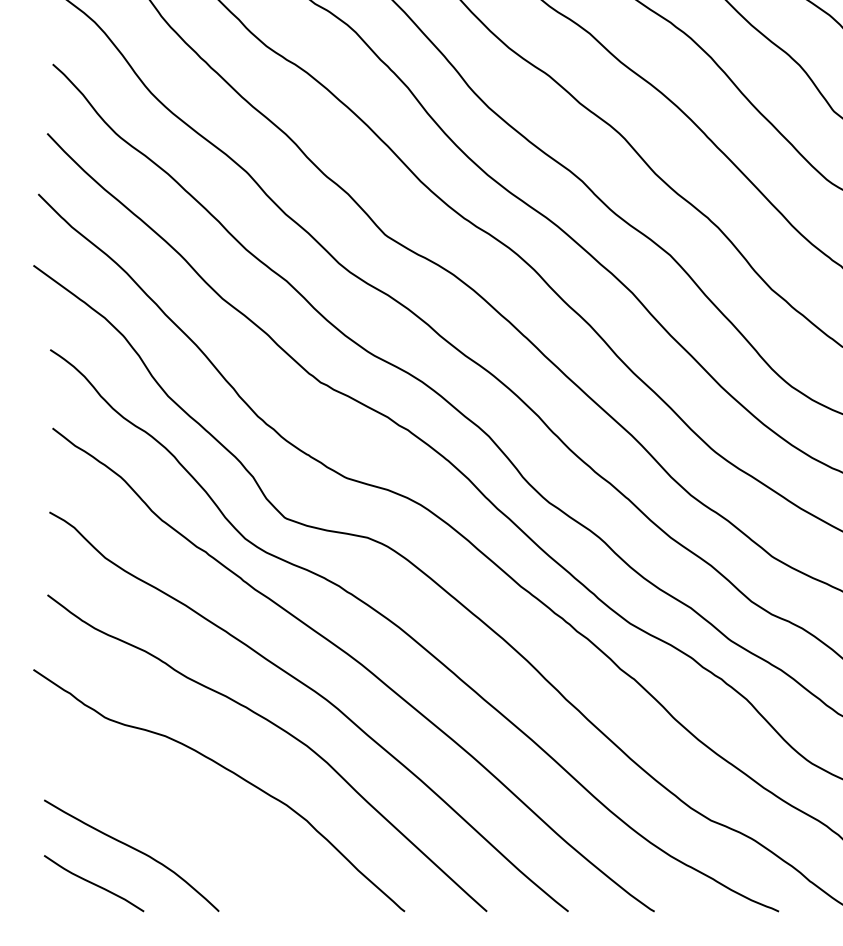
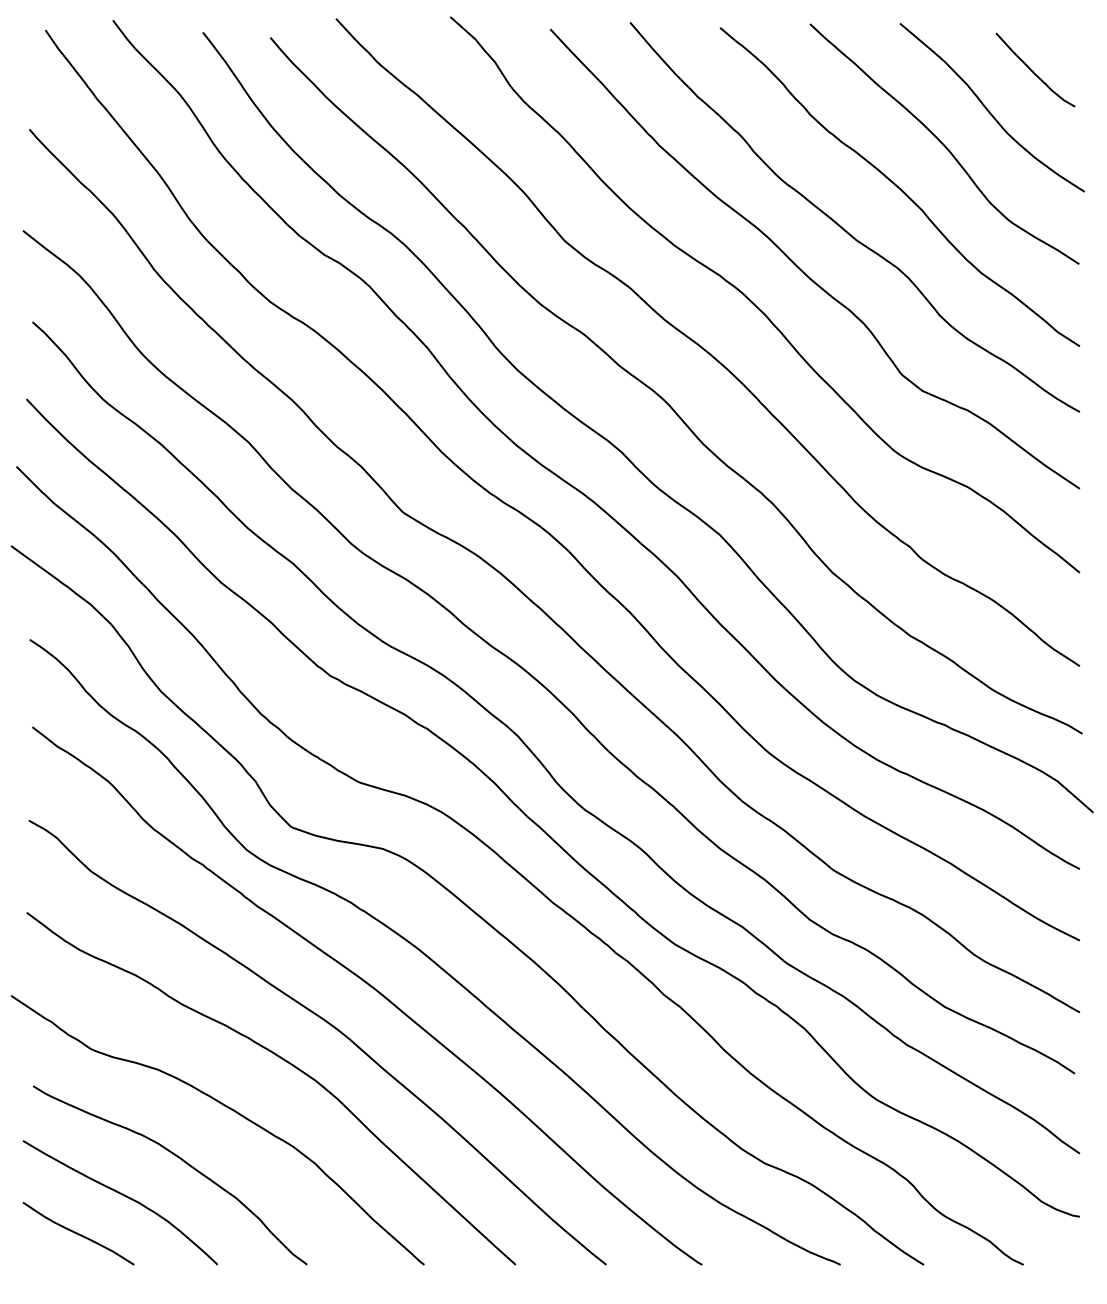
curve: (187, 818) -> (182, 1161), added

